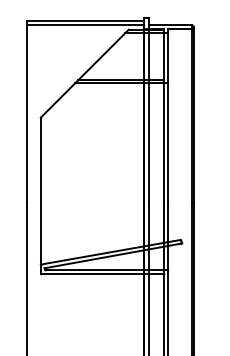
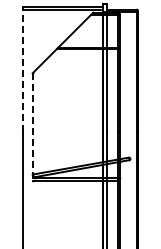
line: (27, 112) -> (23, 69), solid -> dashed
line: (40, 196) -> (32, 127), solid -> dashed

